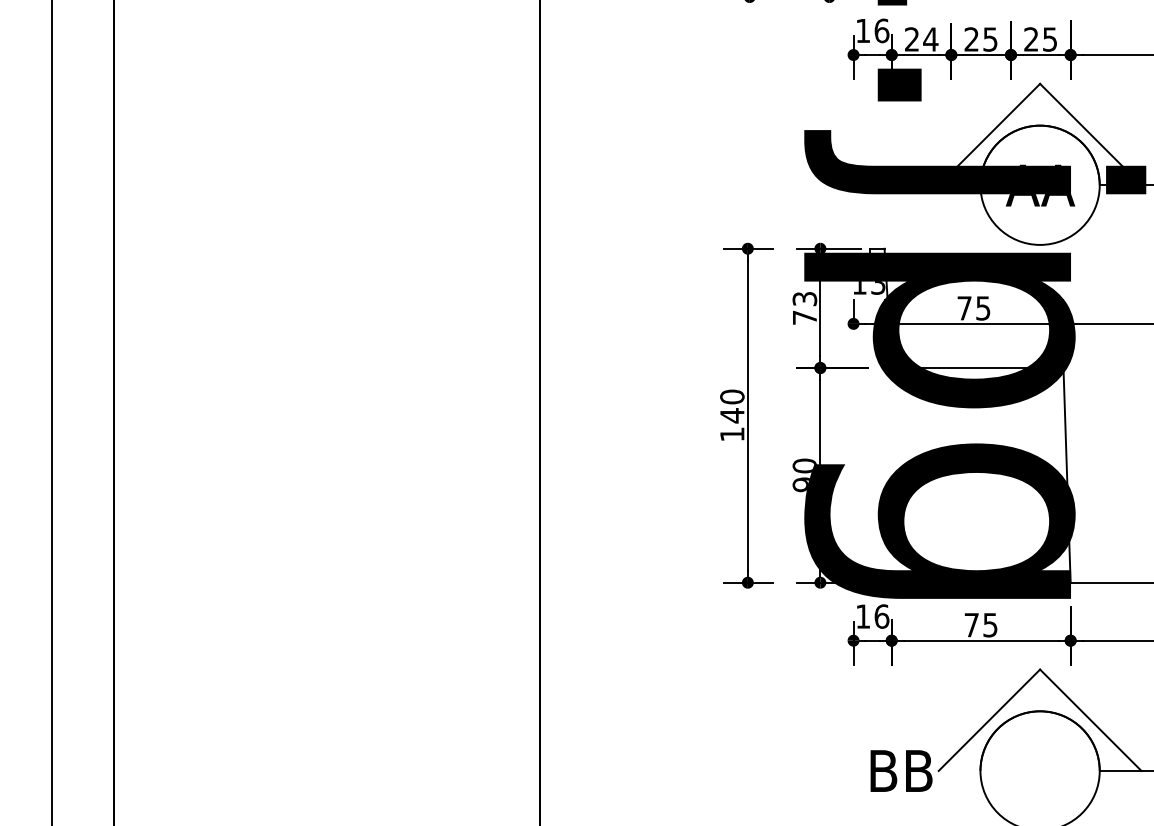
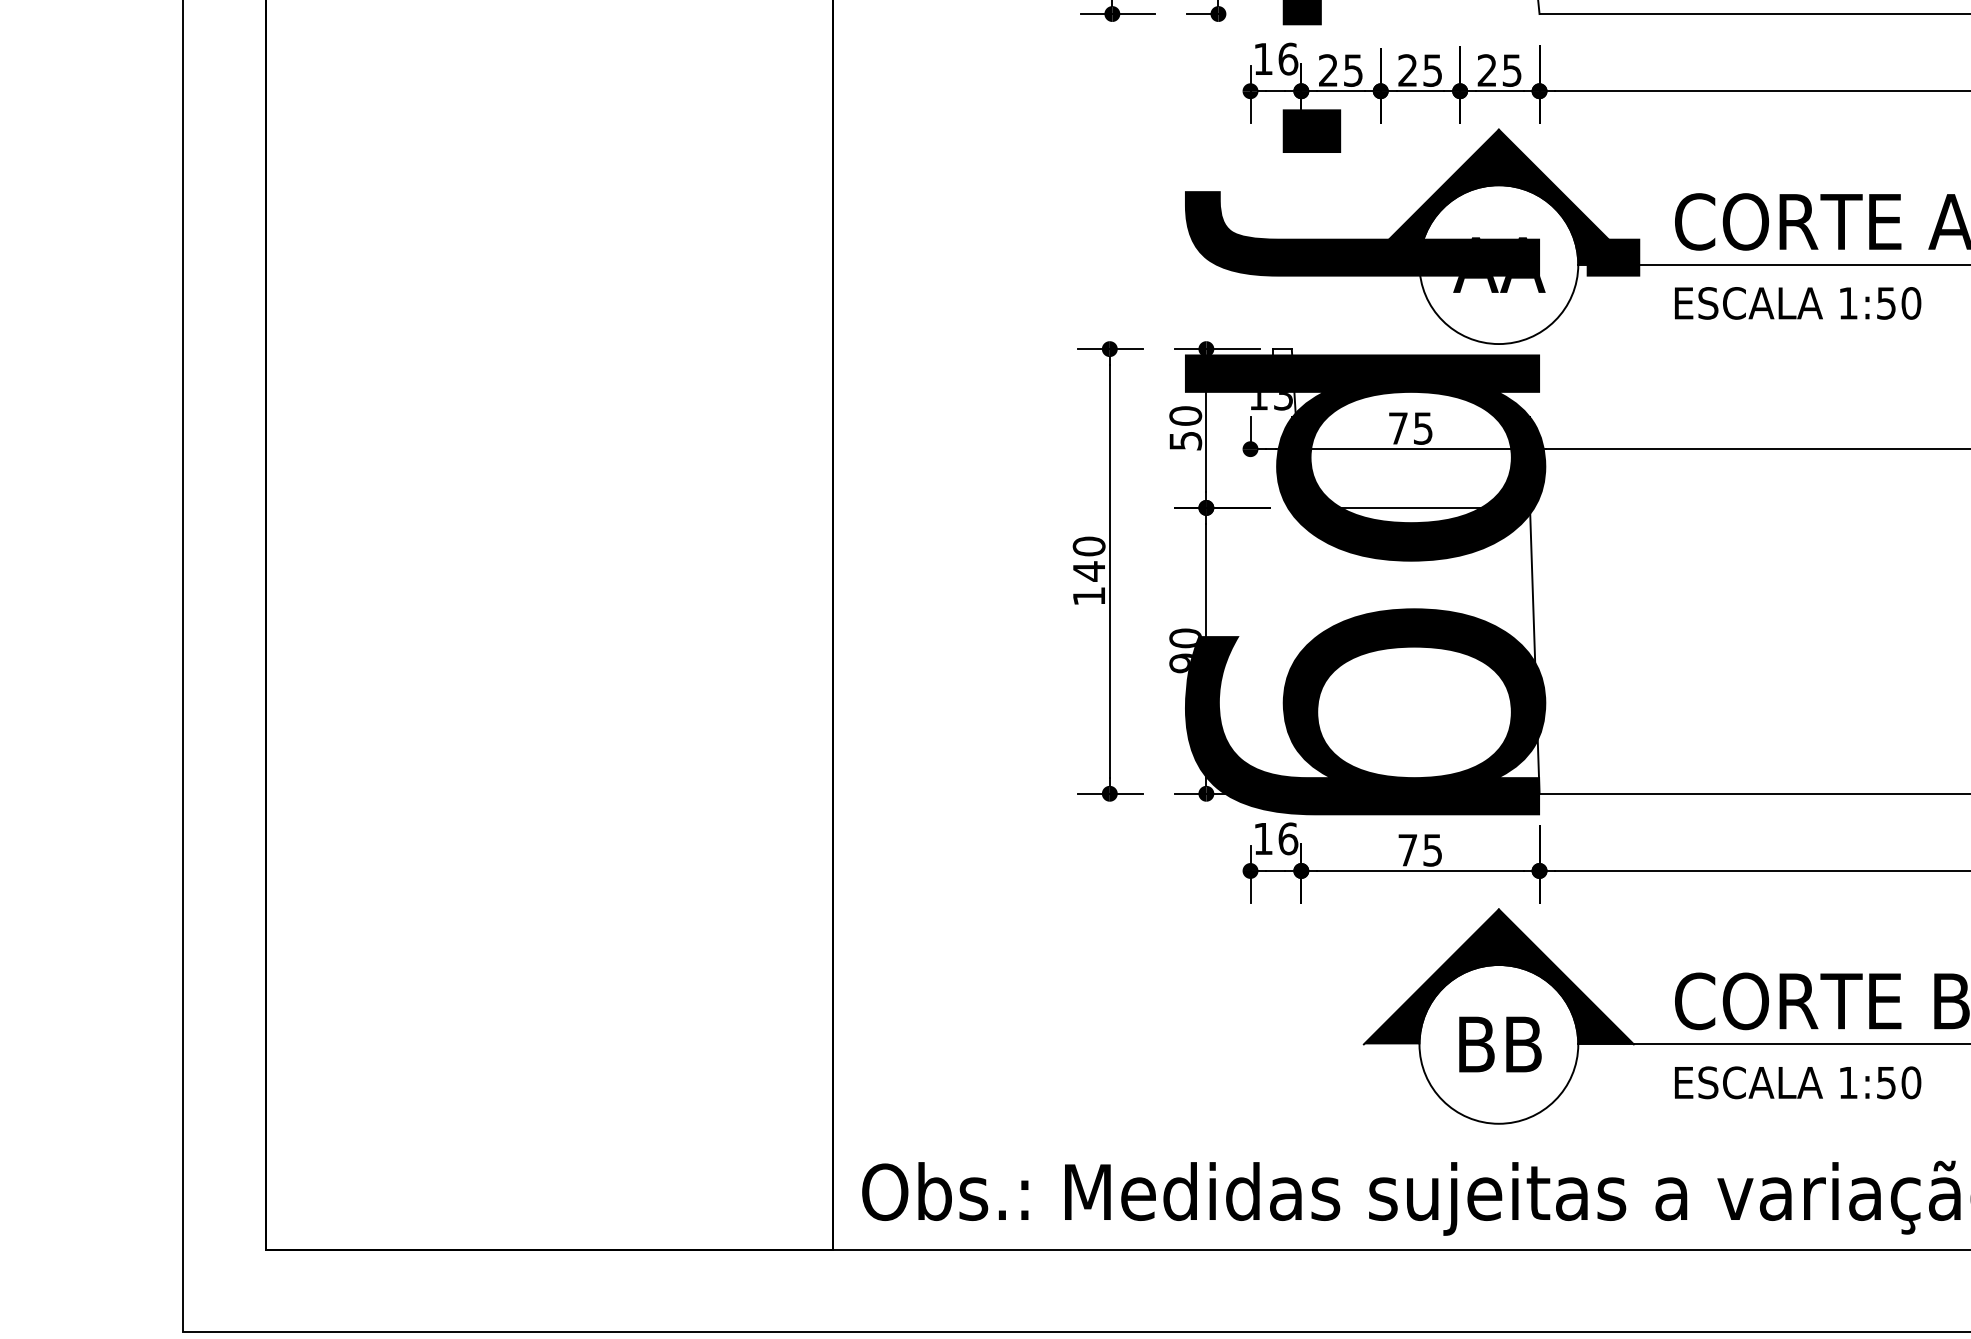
text: (930, 39) -> (1353, 70), 24 -> 25
fill: (1039, 134) -> (1498, 196), added
text: (804, 308) -> (1185, 428), 73 -> 50
fill: (1039, 719) -> (1498, 976), added
text: (901, 771) -> (1500, 1044), moved

